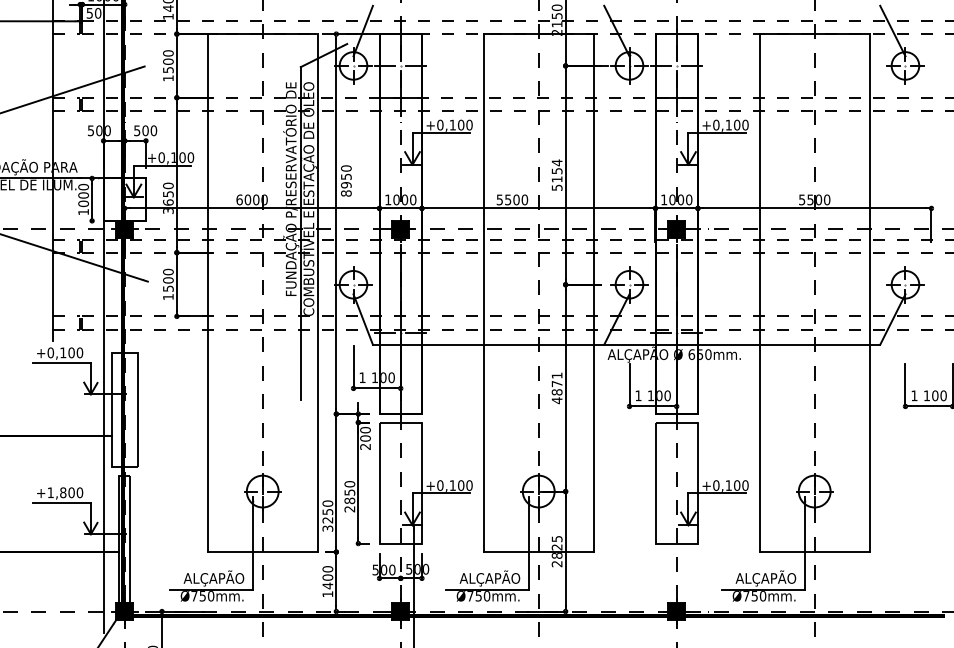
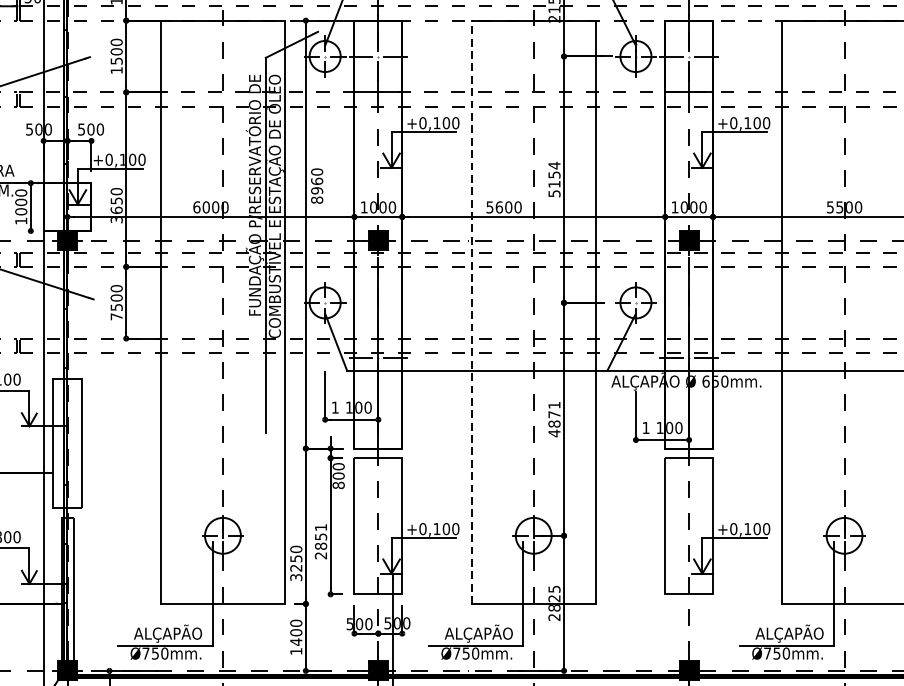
text: (346, 176) -> (317, 181), 8950 -> 8960
text: (508, 199) -> (499, 206), 5500 -> 5600
line: (483, 293) -> (471, 312), solid -> dashed
text: (168, 297) -> (116, 317), 1500 -> 7500
text: (365, 446) -> (338, 485), 200 -> 800
text: (349, 484) -> (320, 527), 2850 -> 2851

